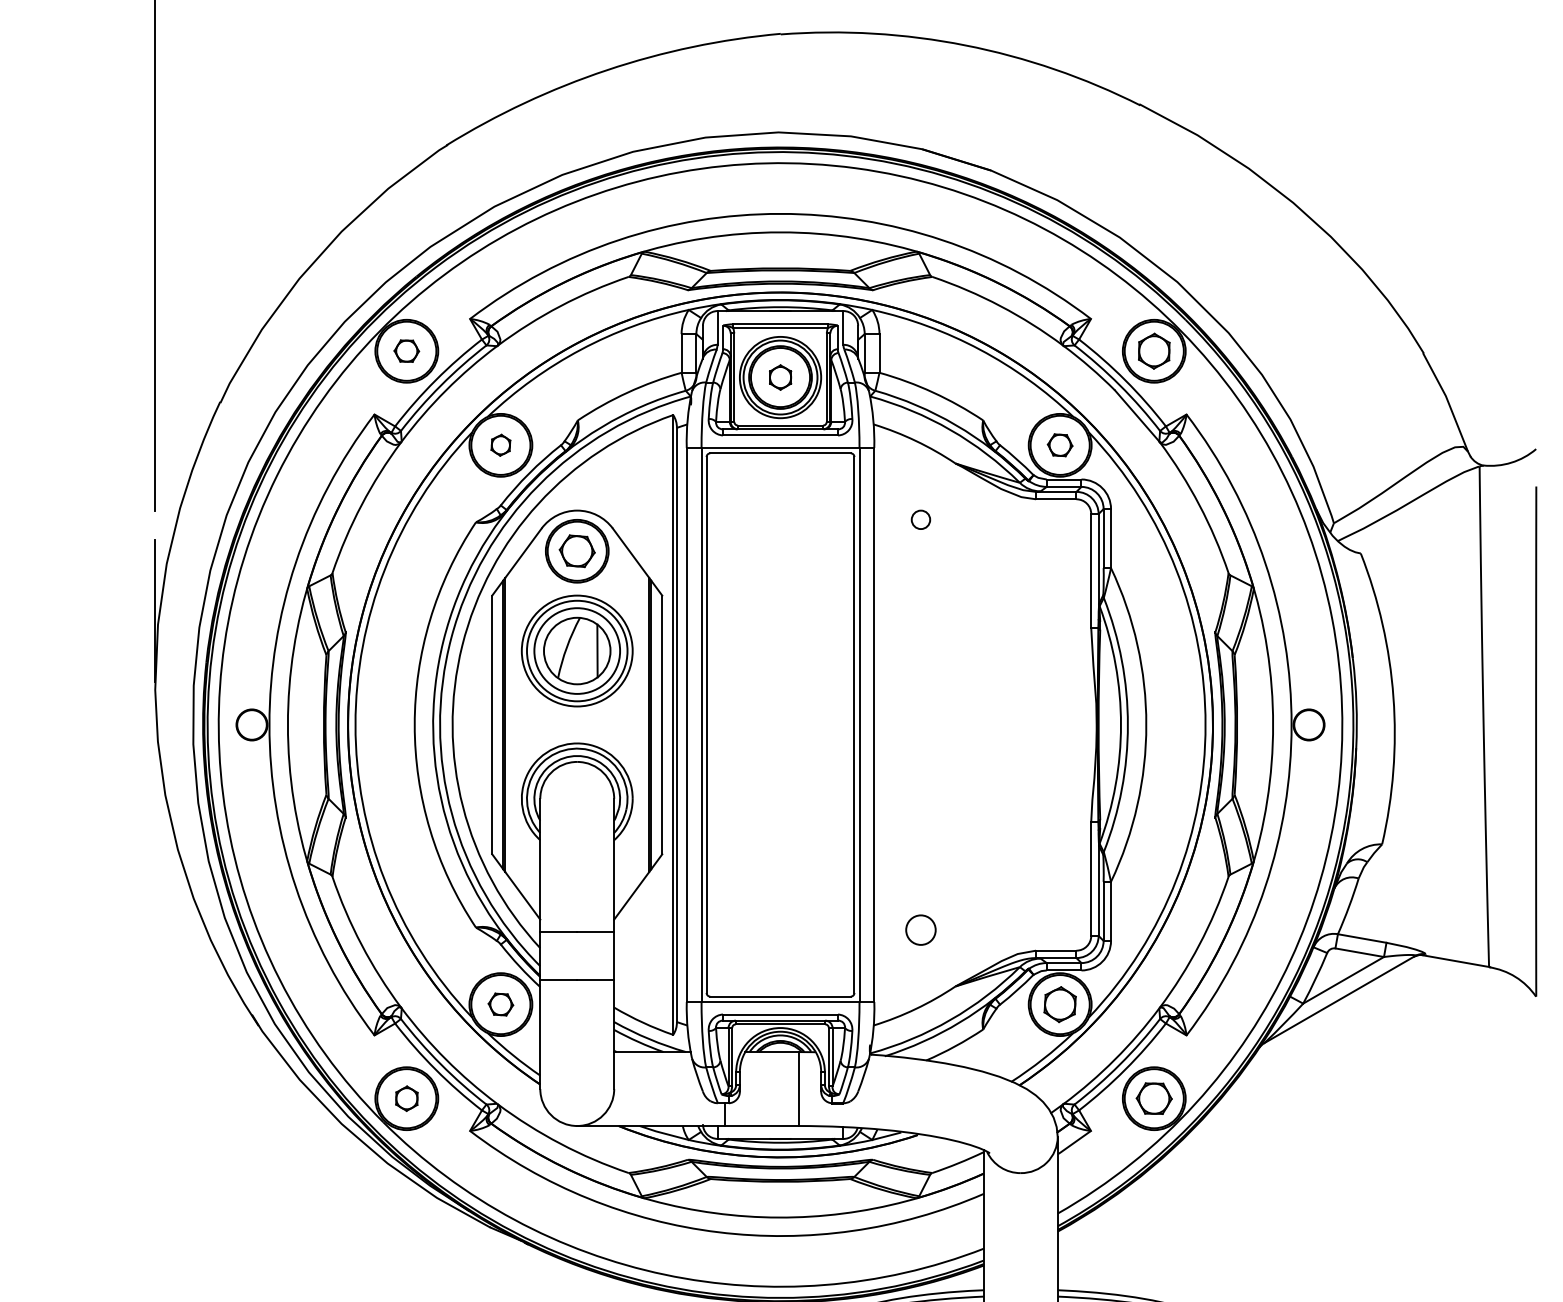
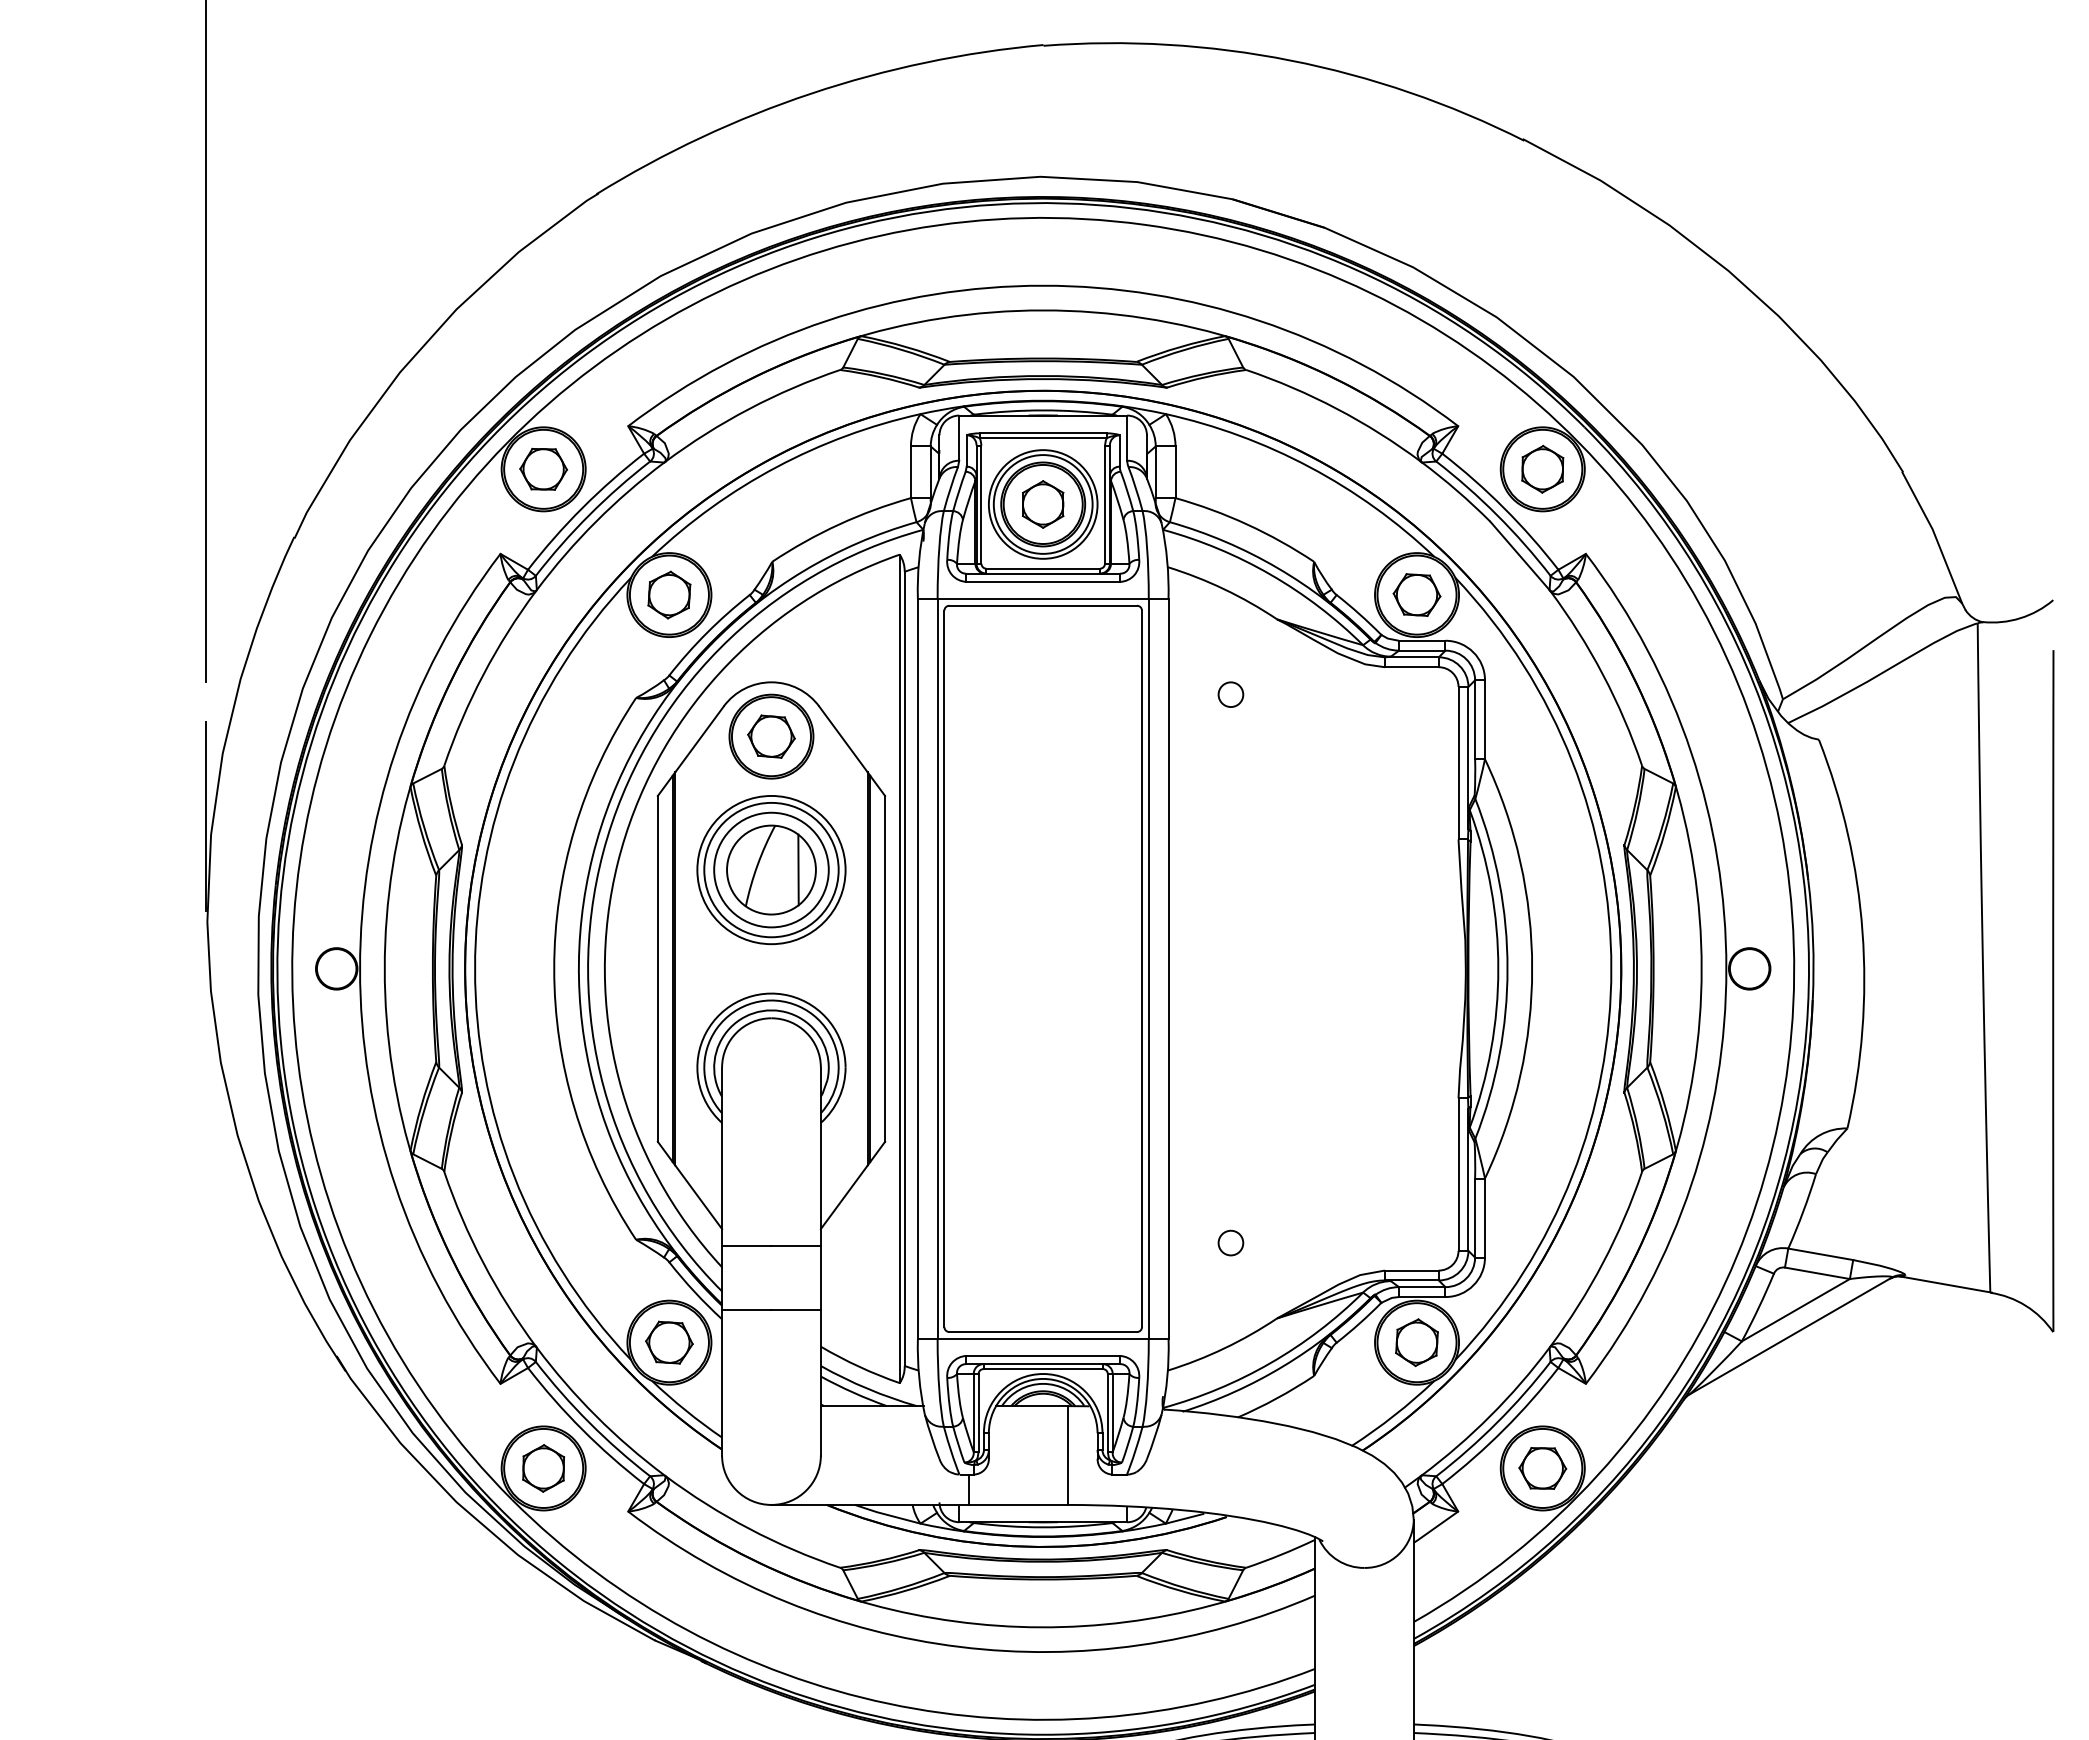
part: (406, 350) -> (543, 468), size x1.43
part: (780, 377) -> (1043, 504), size x1.43
part: (500, 444) -> (669, 594), size x1.67
part: (1059, 444) -> (1416, 594), size x1.43
circle: (920, 929) -> (1230, 1242), size x0.62
part: (500, 1004) -> (669, 1342), size x1.43
part: (406, 1098) -> (543, 1468), size x1.43

